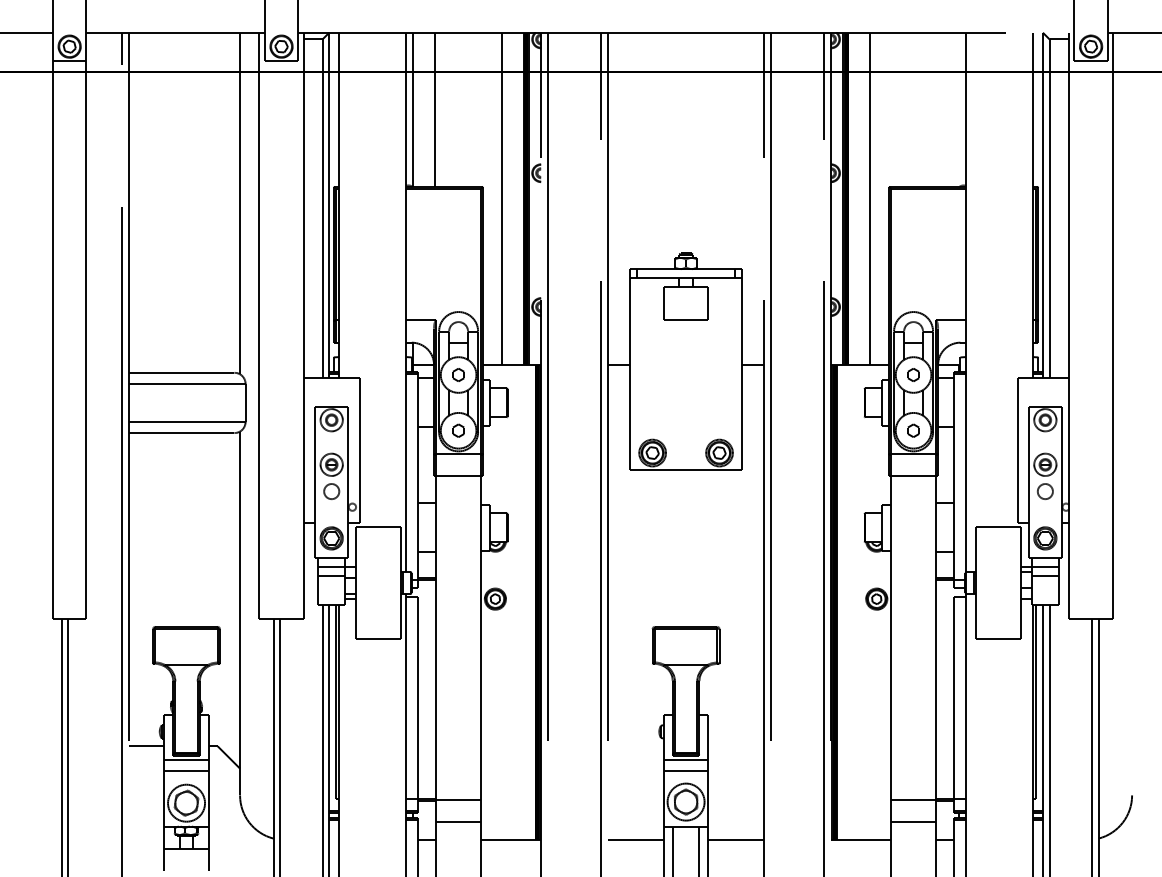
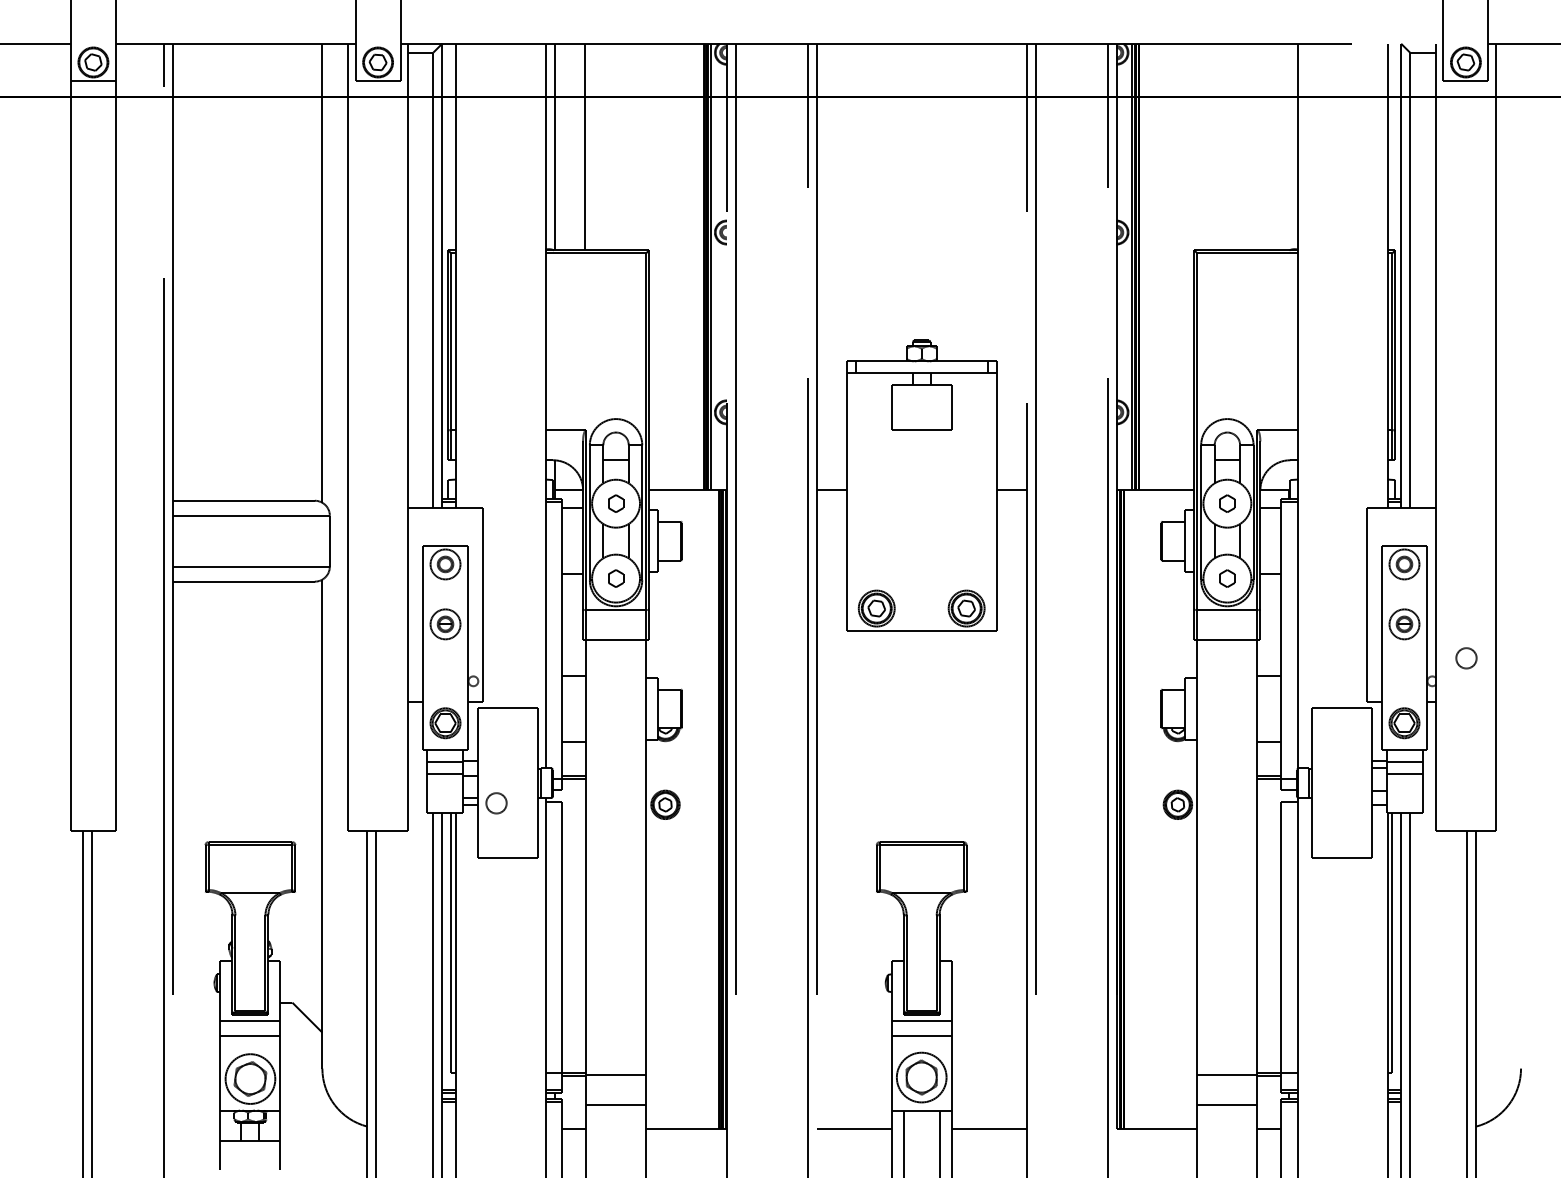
line: (502, 198) -> (674, 266), removed
line: (869, 198) -> (1168, 266), removed
circle: (331, 491) -> (496, 803), moved
circle: (1045, 491) -> (1466, 658), moved
line: (146, 746) -> (196, 1002), removed

